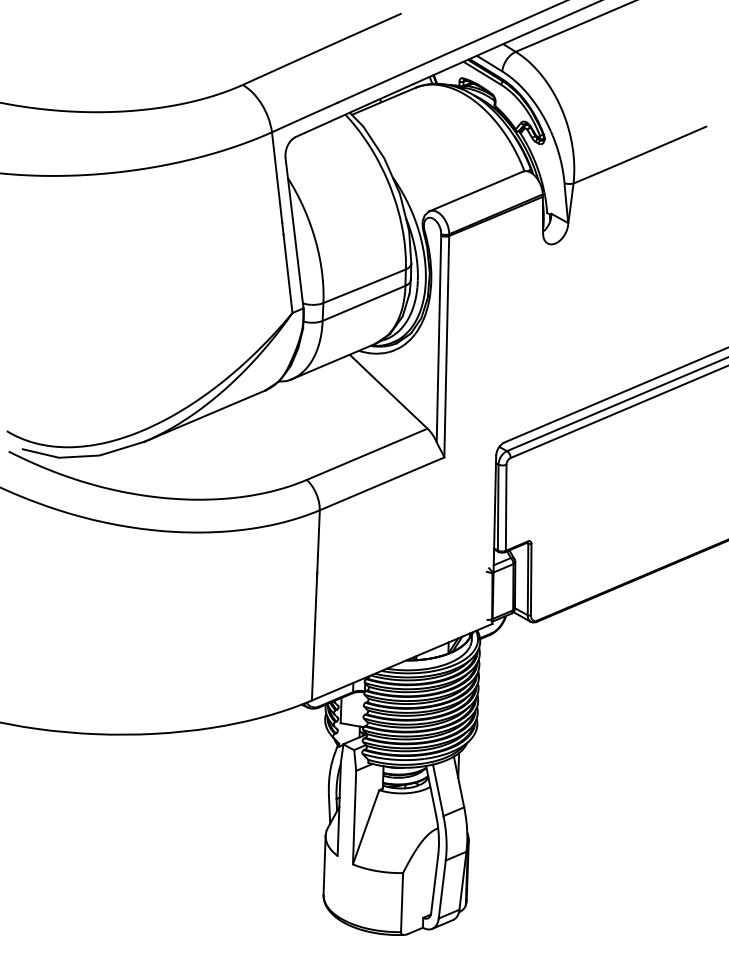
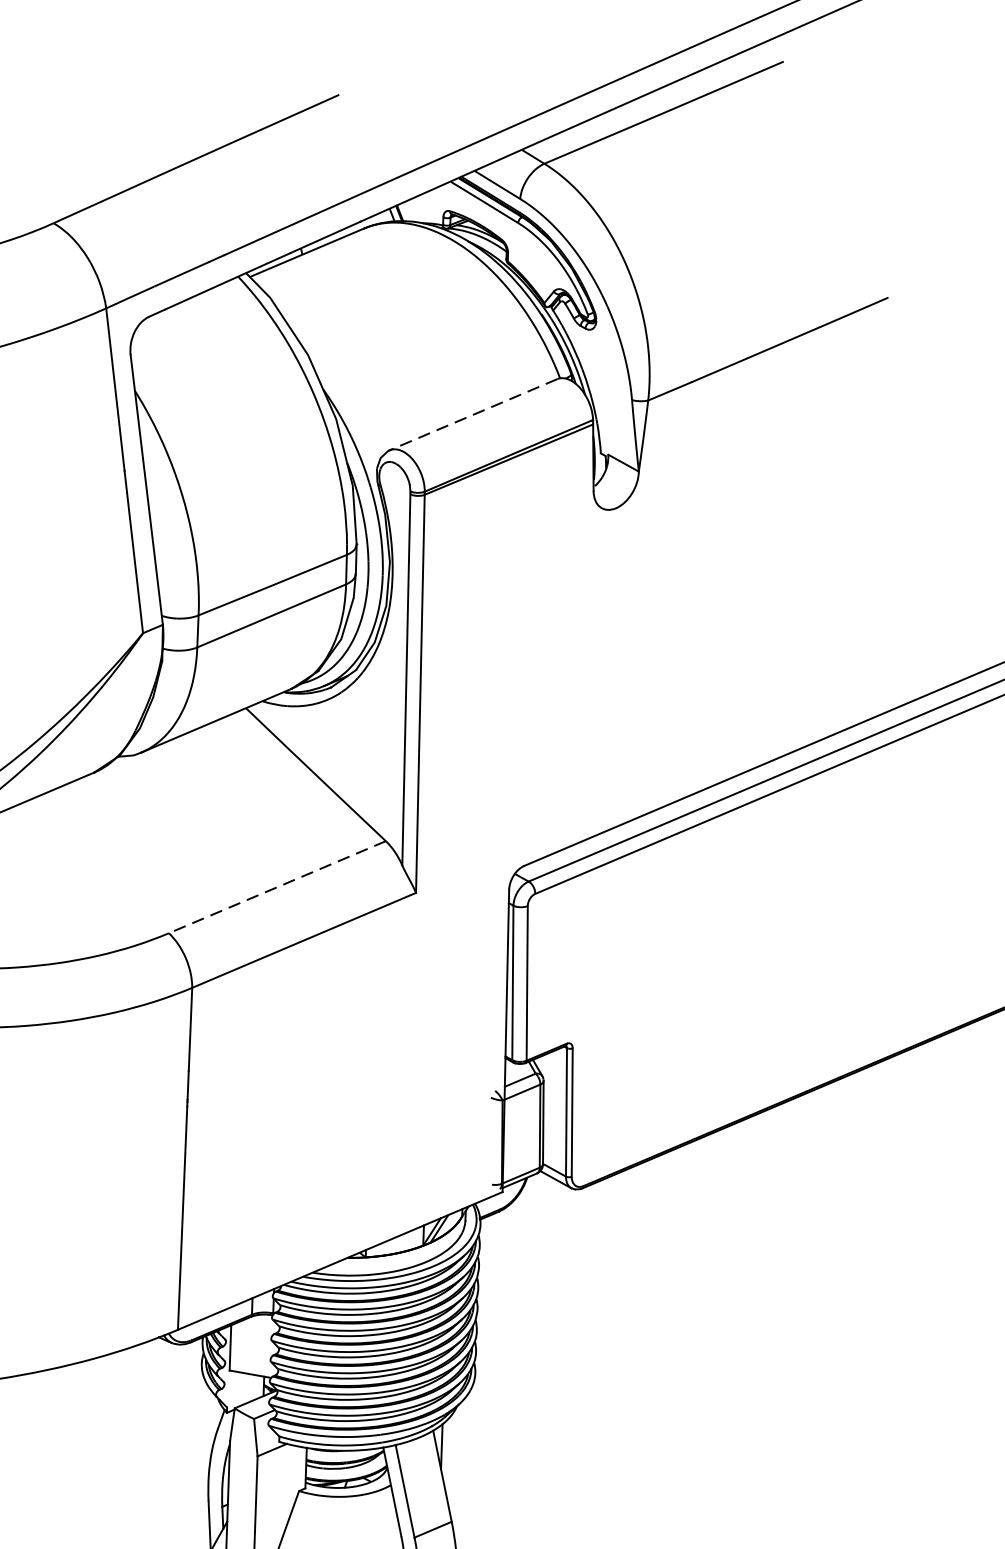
line: (476, 191) -> (473, 414), solid -> dashed
line: (367, 454) -> (277, 887), solid -> dashed

